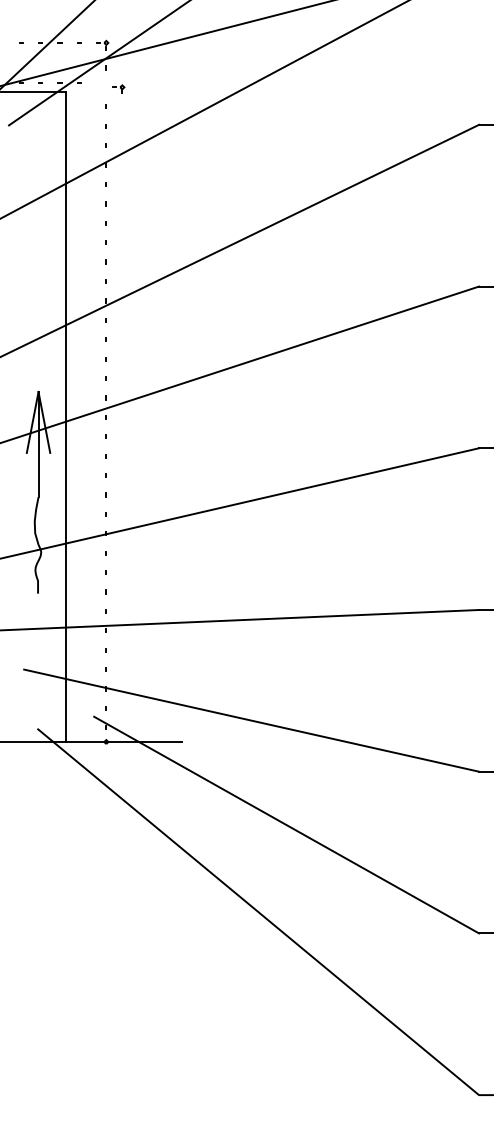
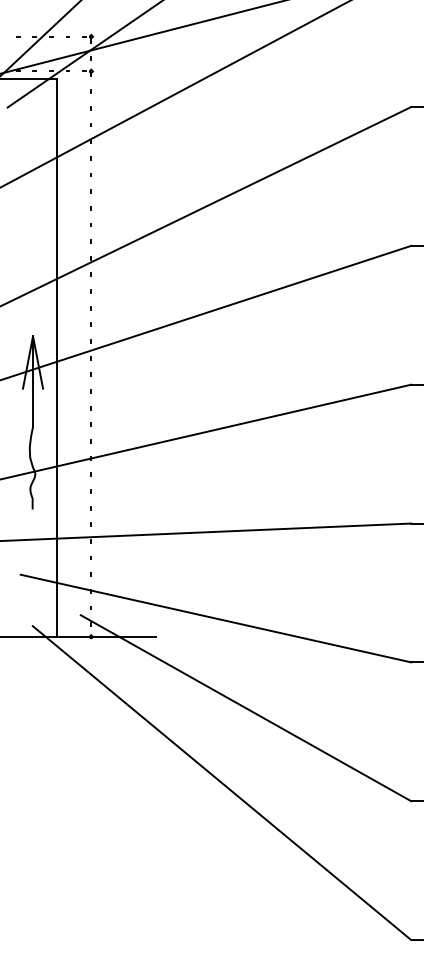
part: (118, 88) -> (87, 72), moved

